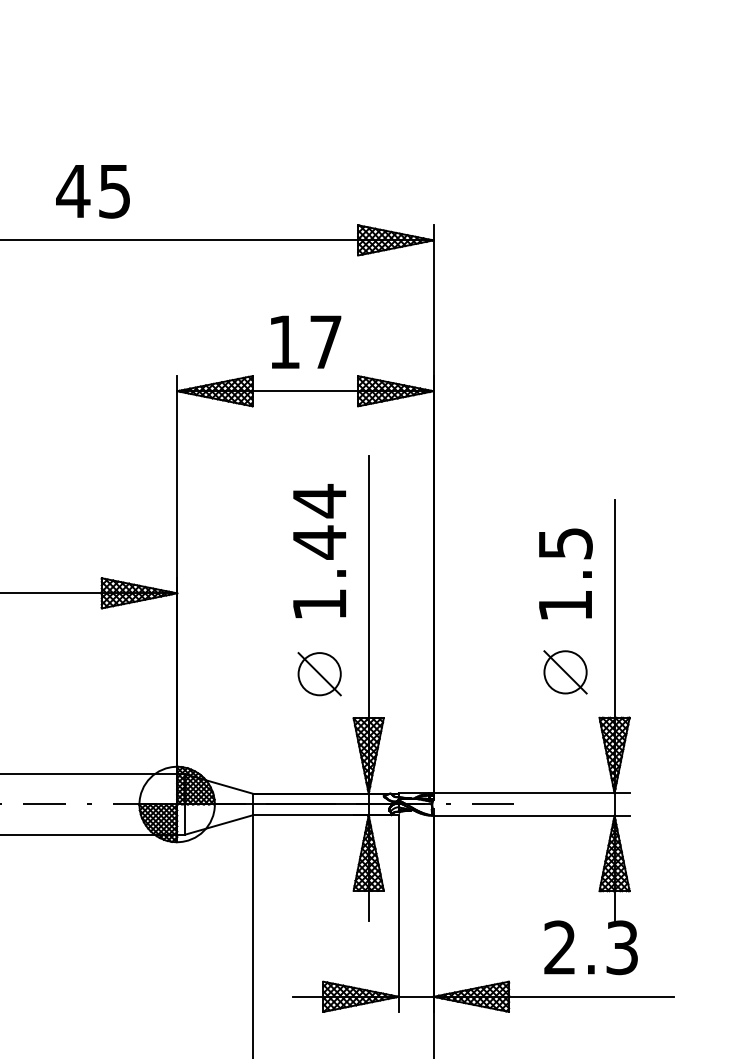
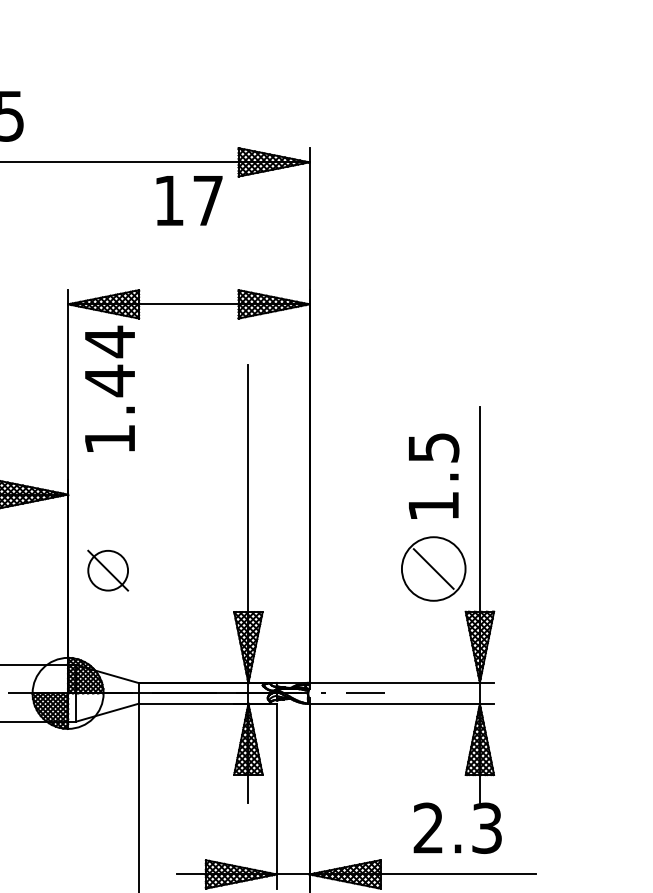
text: (306, 341) -> (189, 200), moved
text: (319, 551) -> (109, 389), moved
circle: (565, 672) -> (433, 569), size x1.6
part: (319, 674) -> (107, 571), moved

